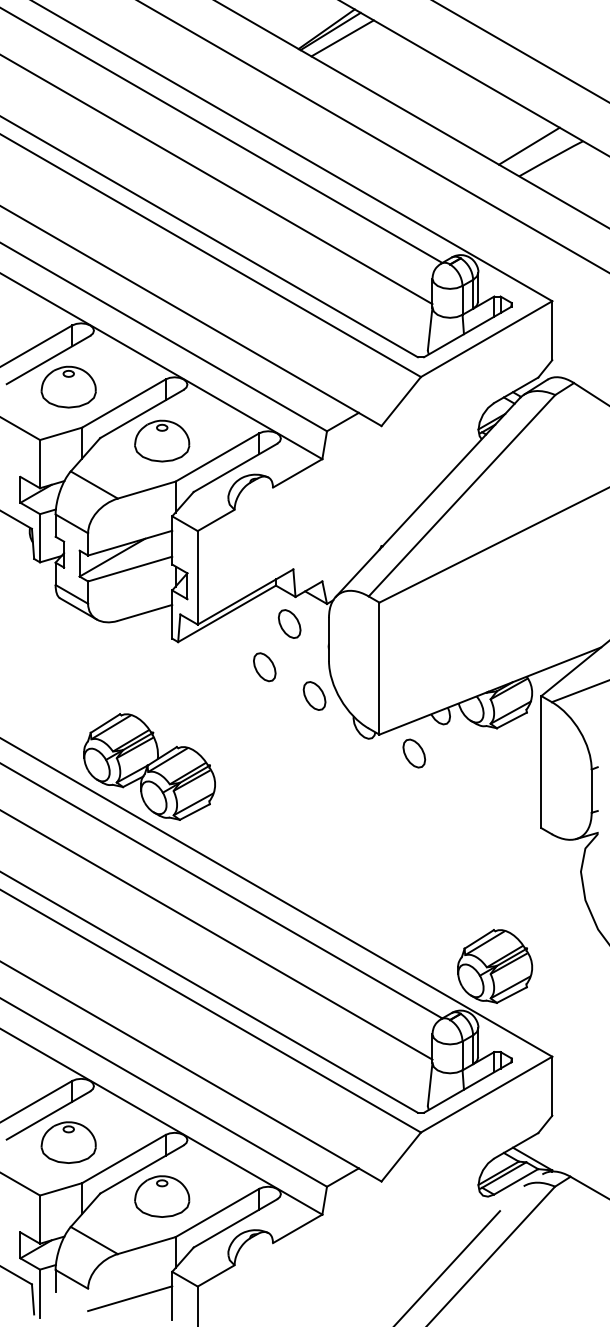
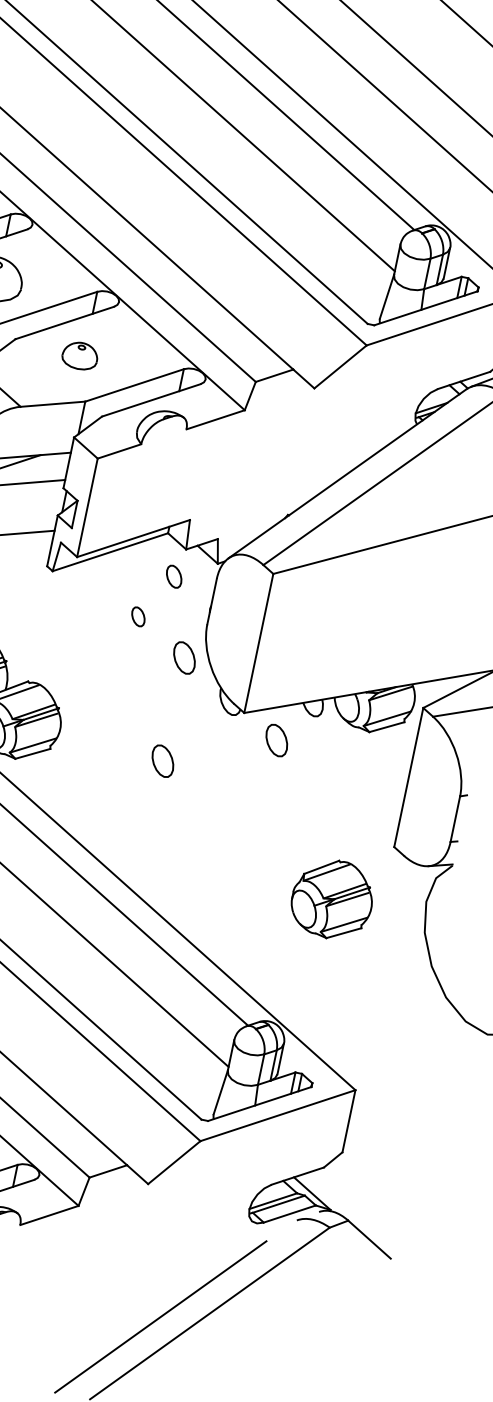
part: (162, 440) -> (80, 355), size x0.6
part: (289, 623) -> (174, 576), size x0.7
part: (264, 667) -> (137, 616), size x0.6
part: (314, 793) -> (162, 760), added
part: (495, 966) -> (332, 899), moved

